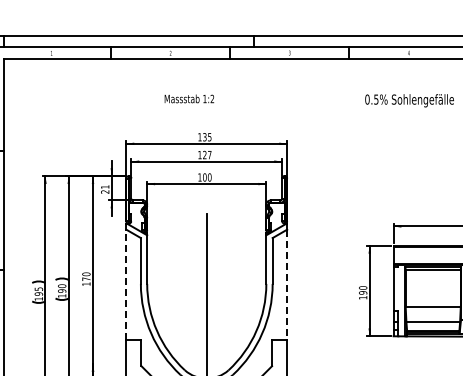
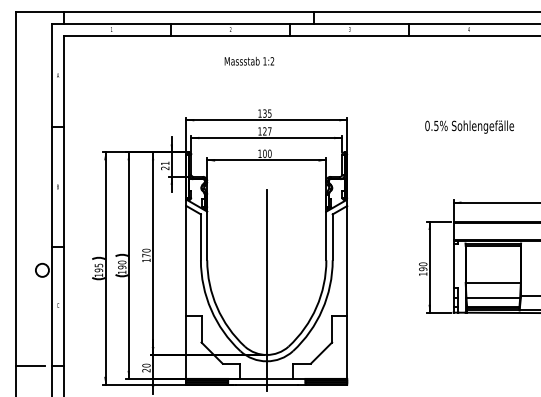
text: (189, 99) -> (249, 61), moved
text: (409, 100) -> (469, 126), moved
line: (126, 284) -> (186, 260), dashed -> solid
line: (287, 285) -> (347, 261), dashed -> solid

